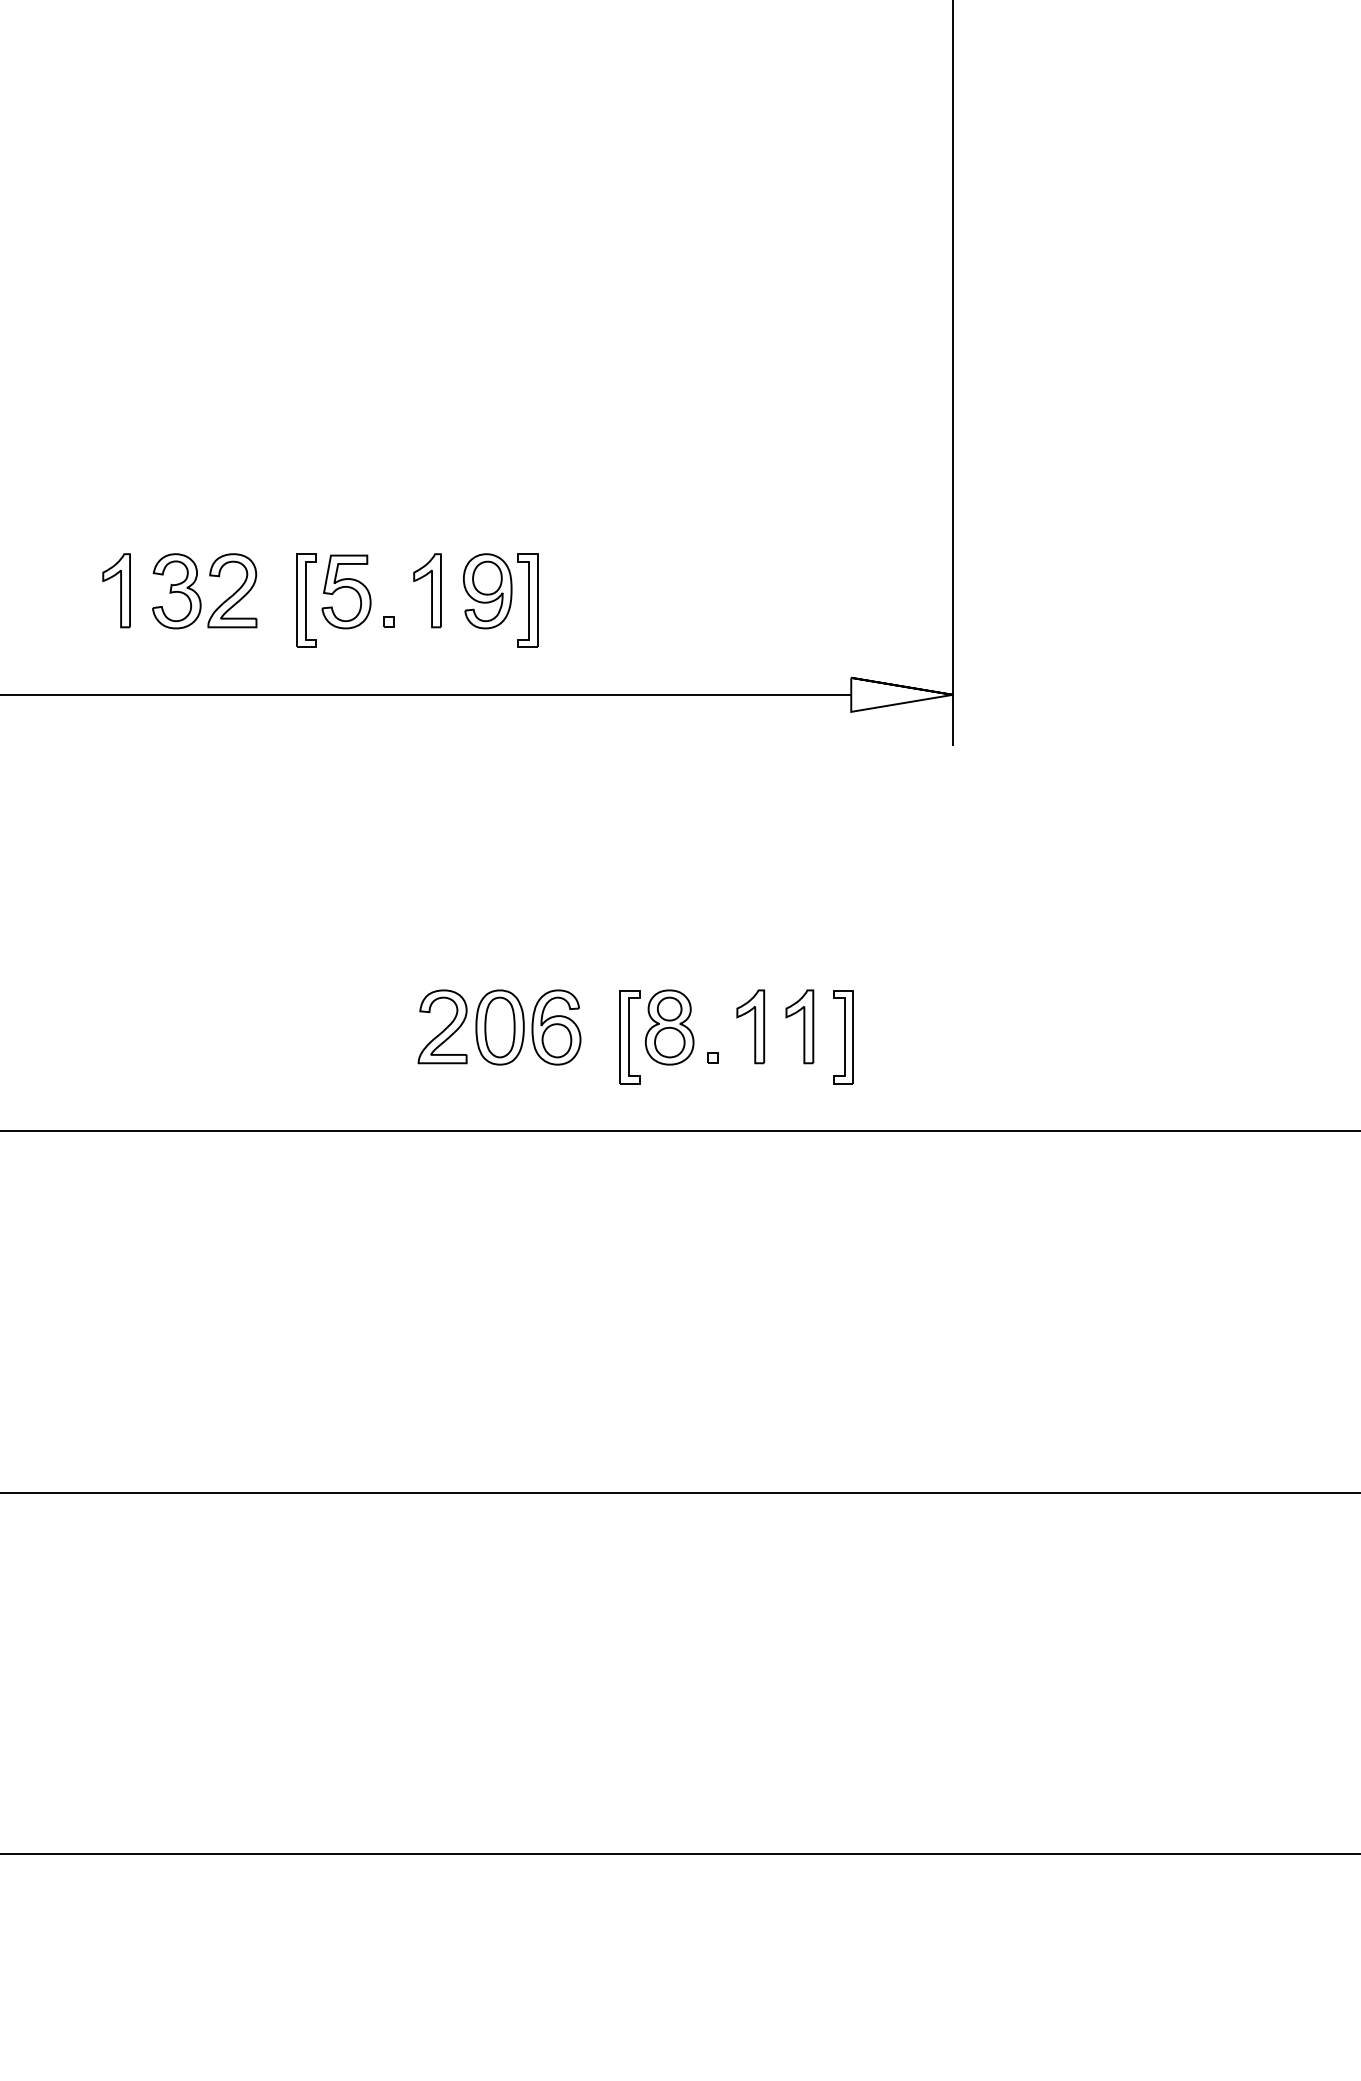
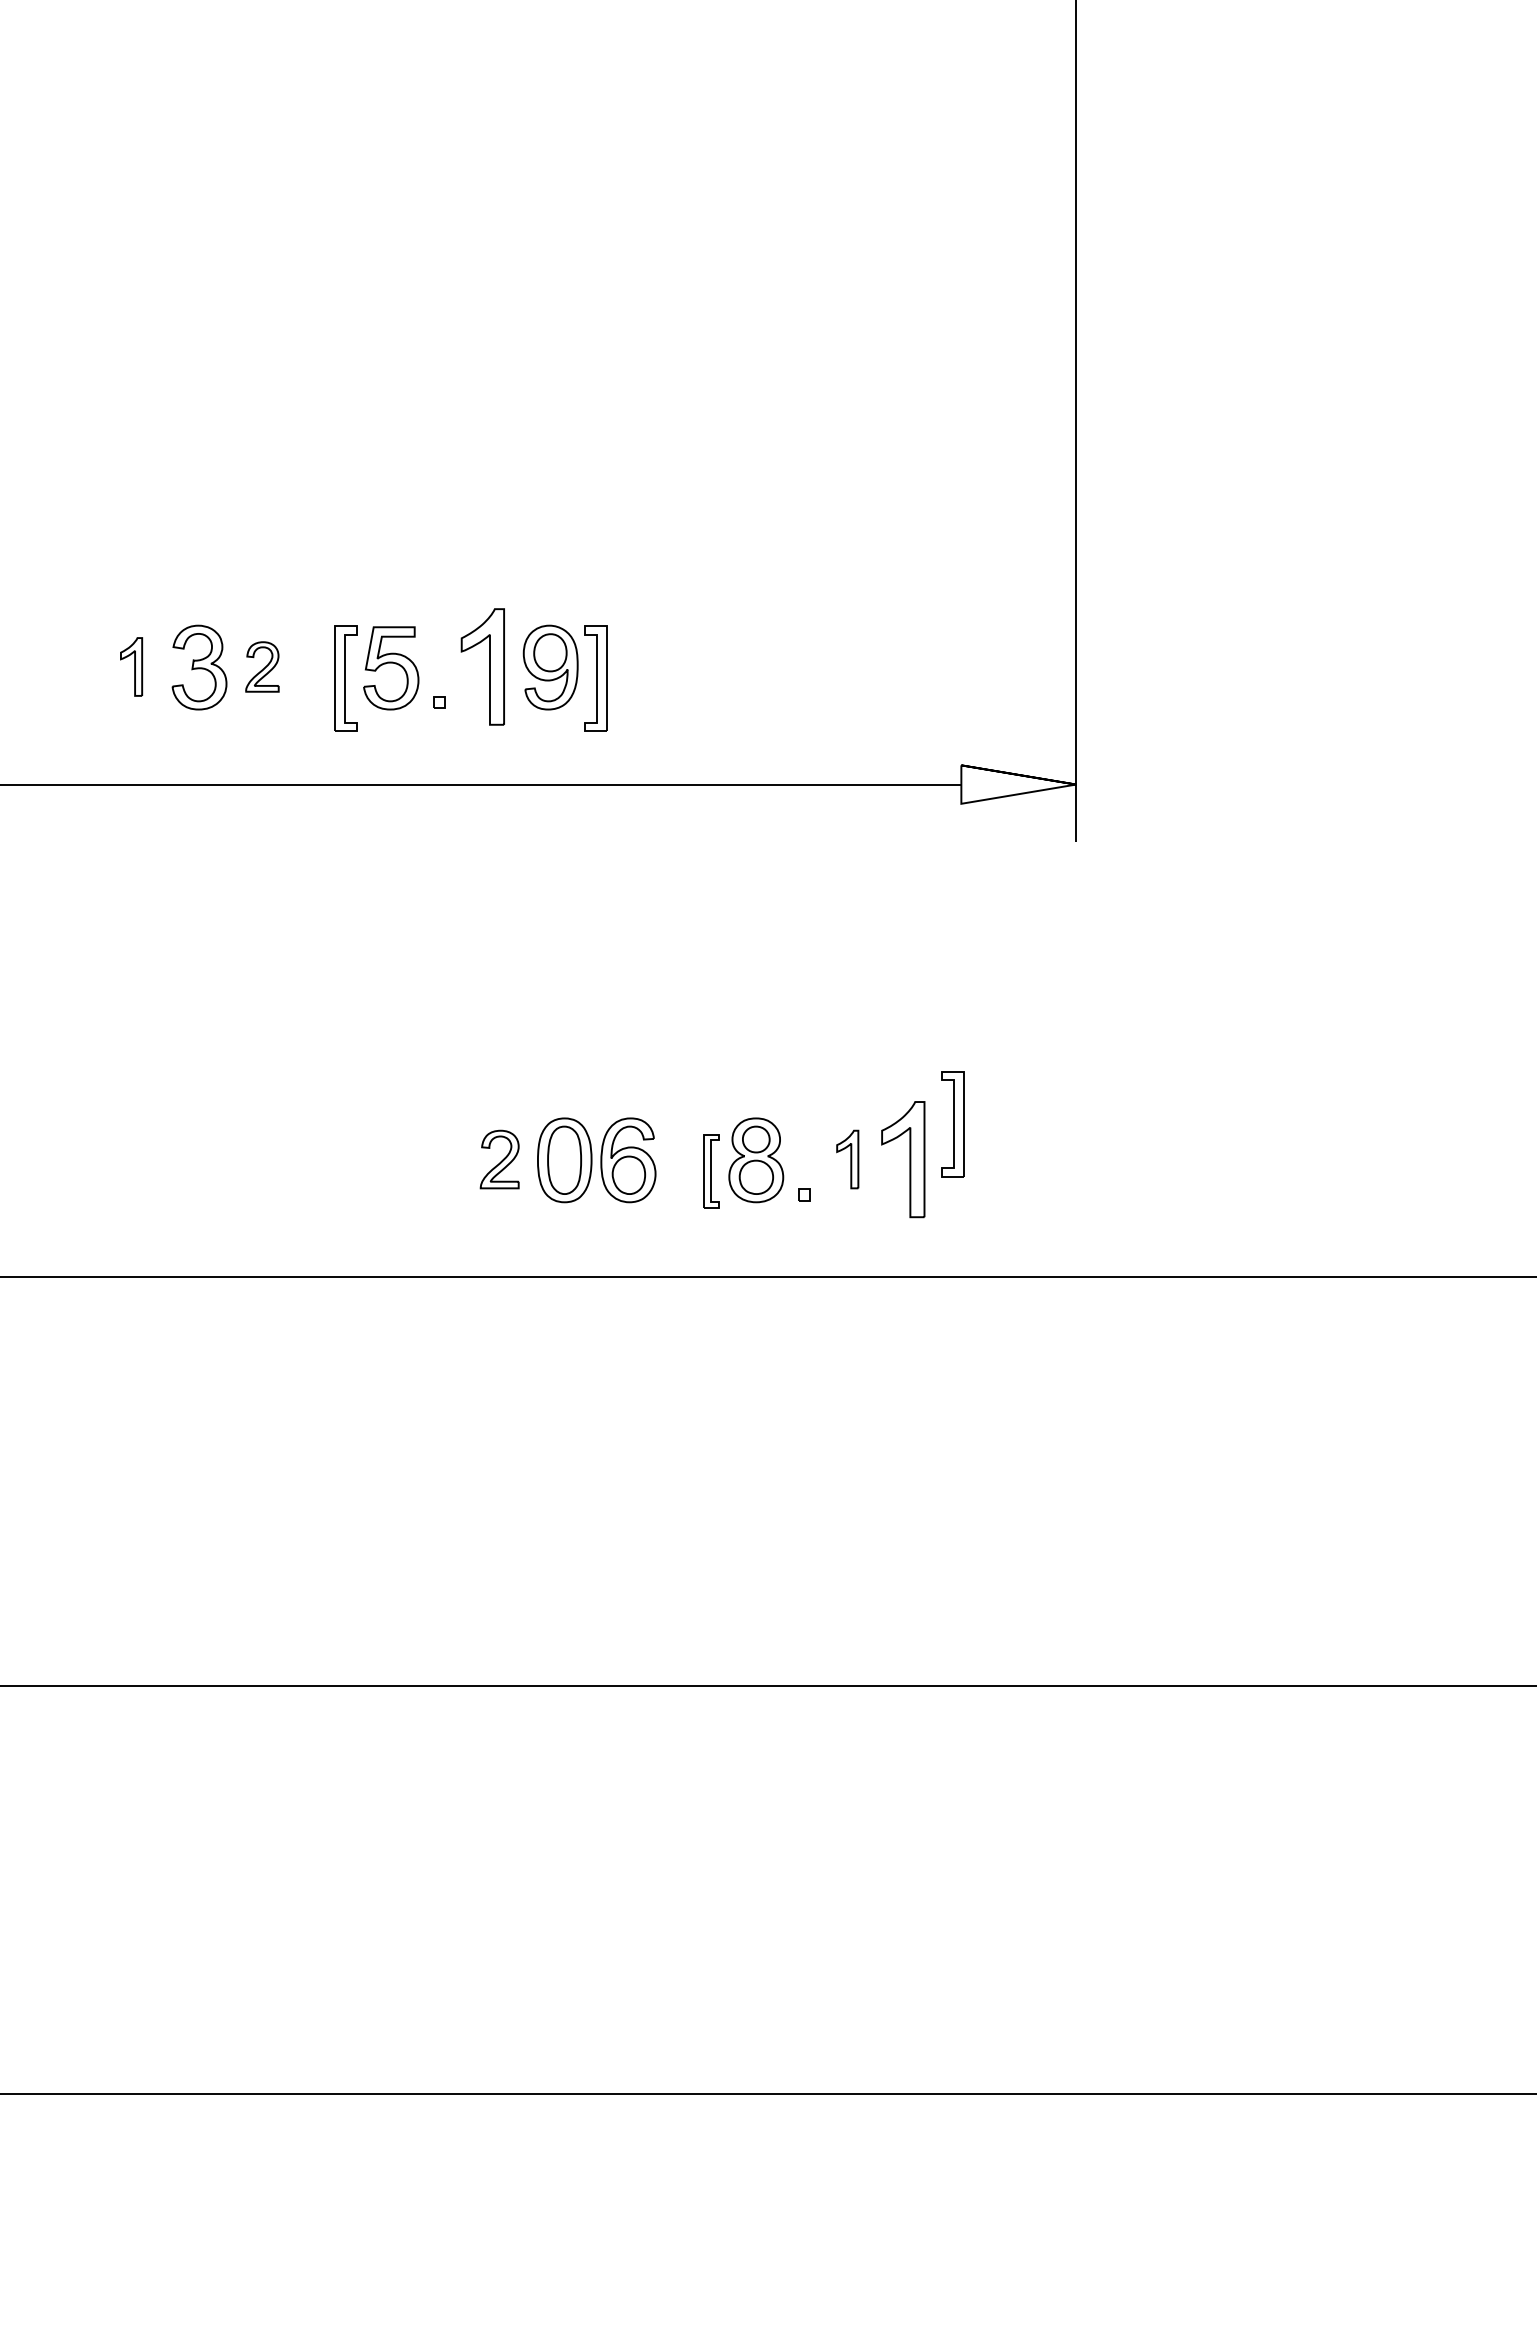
part: (116, 590) -> (131, 666), size x0.7
part: (232, 590) -> (262, 666), size x0.6
part: (427, 590) -> (482, 666), size x1.4
part: (442, 1026) -> (499, 1159), size x0.7
part: (750, 1026) -> (847, 1159), size x0.7
part: (800, 1026) -> (903, 1159), size x1.4
part: (630, 1037) -> (711, 1171), size x0.7
part: (843, 1037) -> (952, 1124), moved

